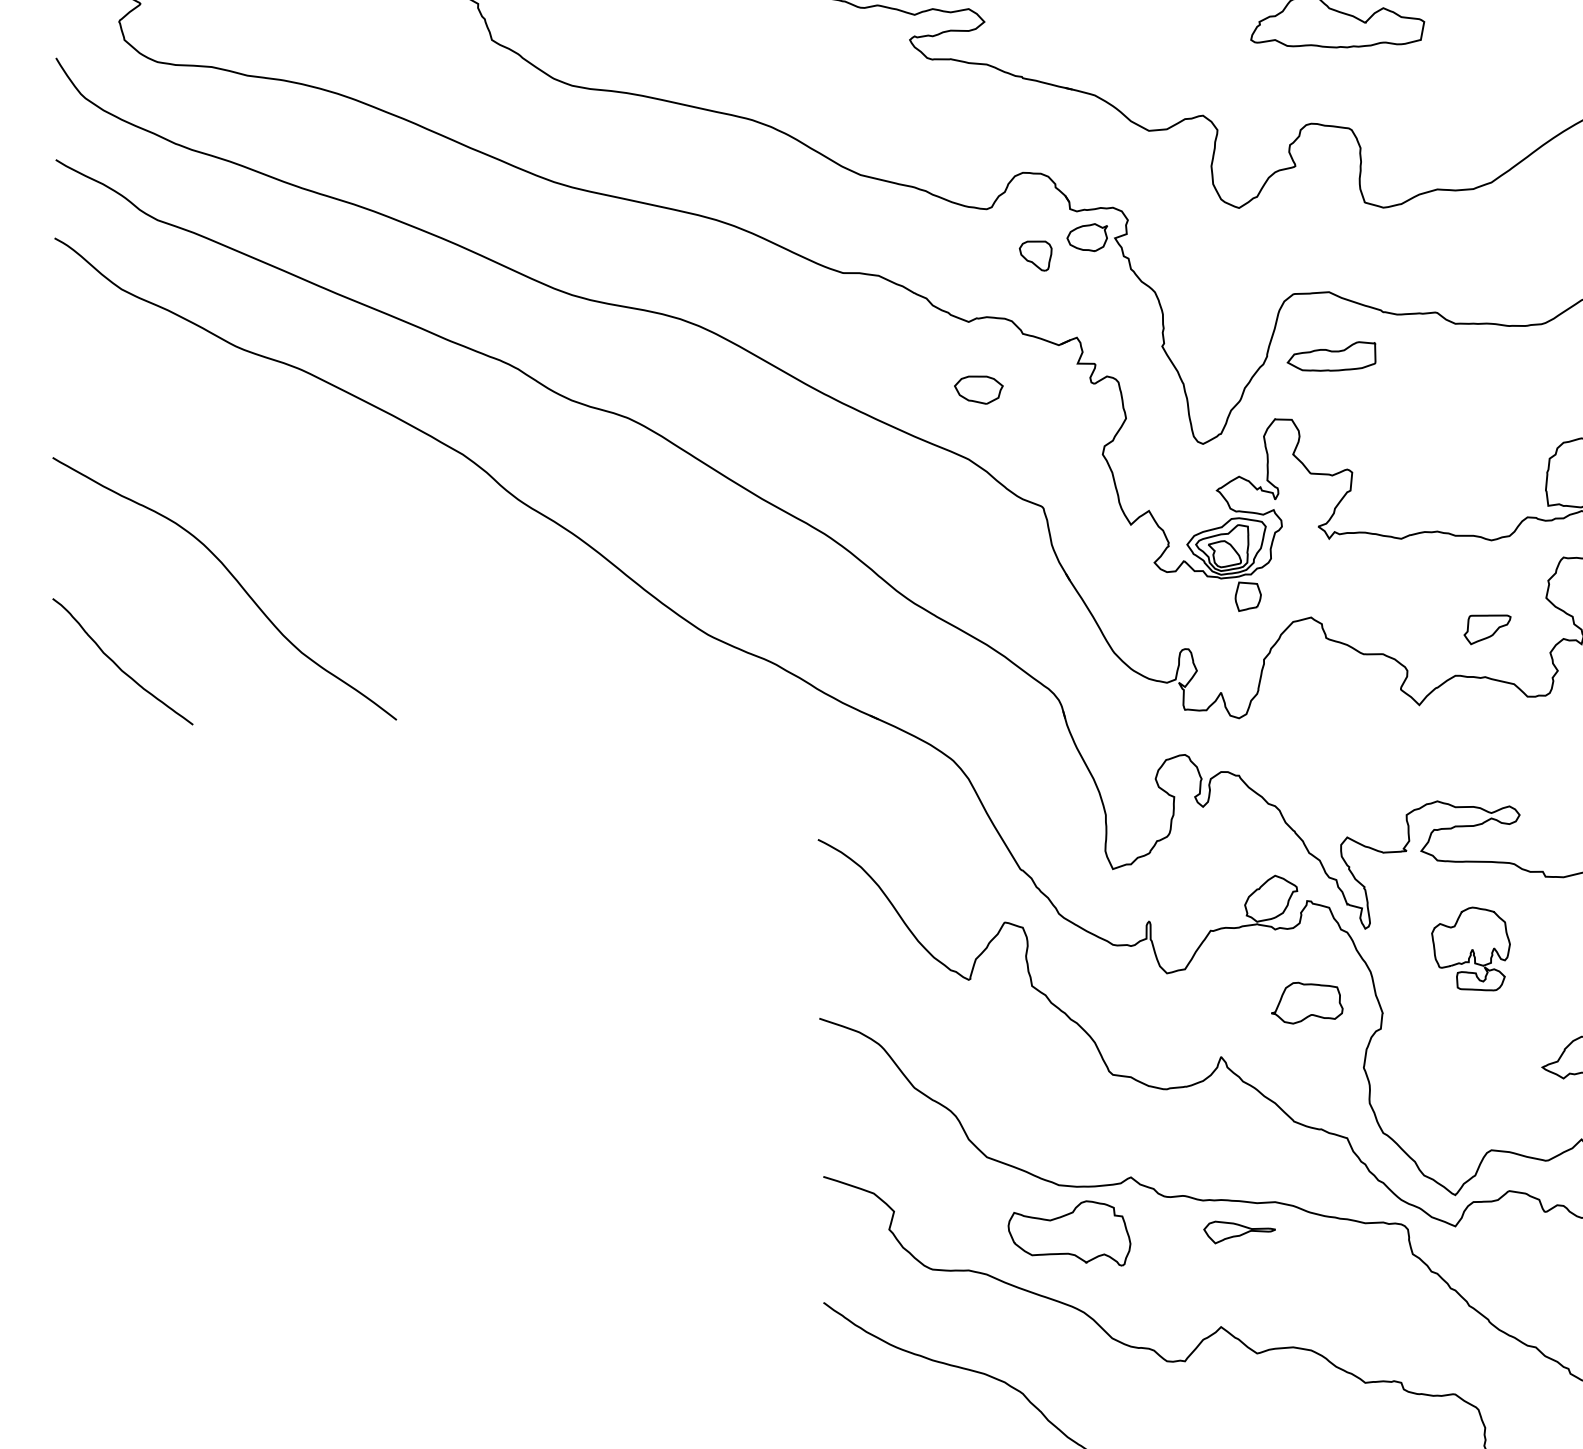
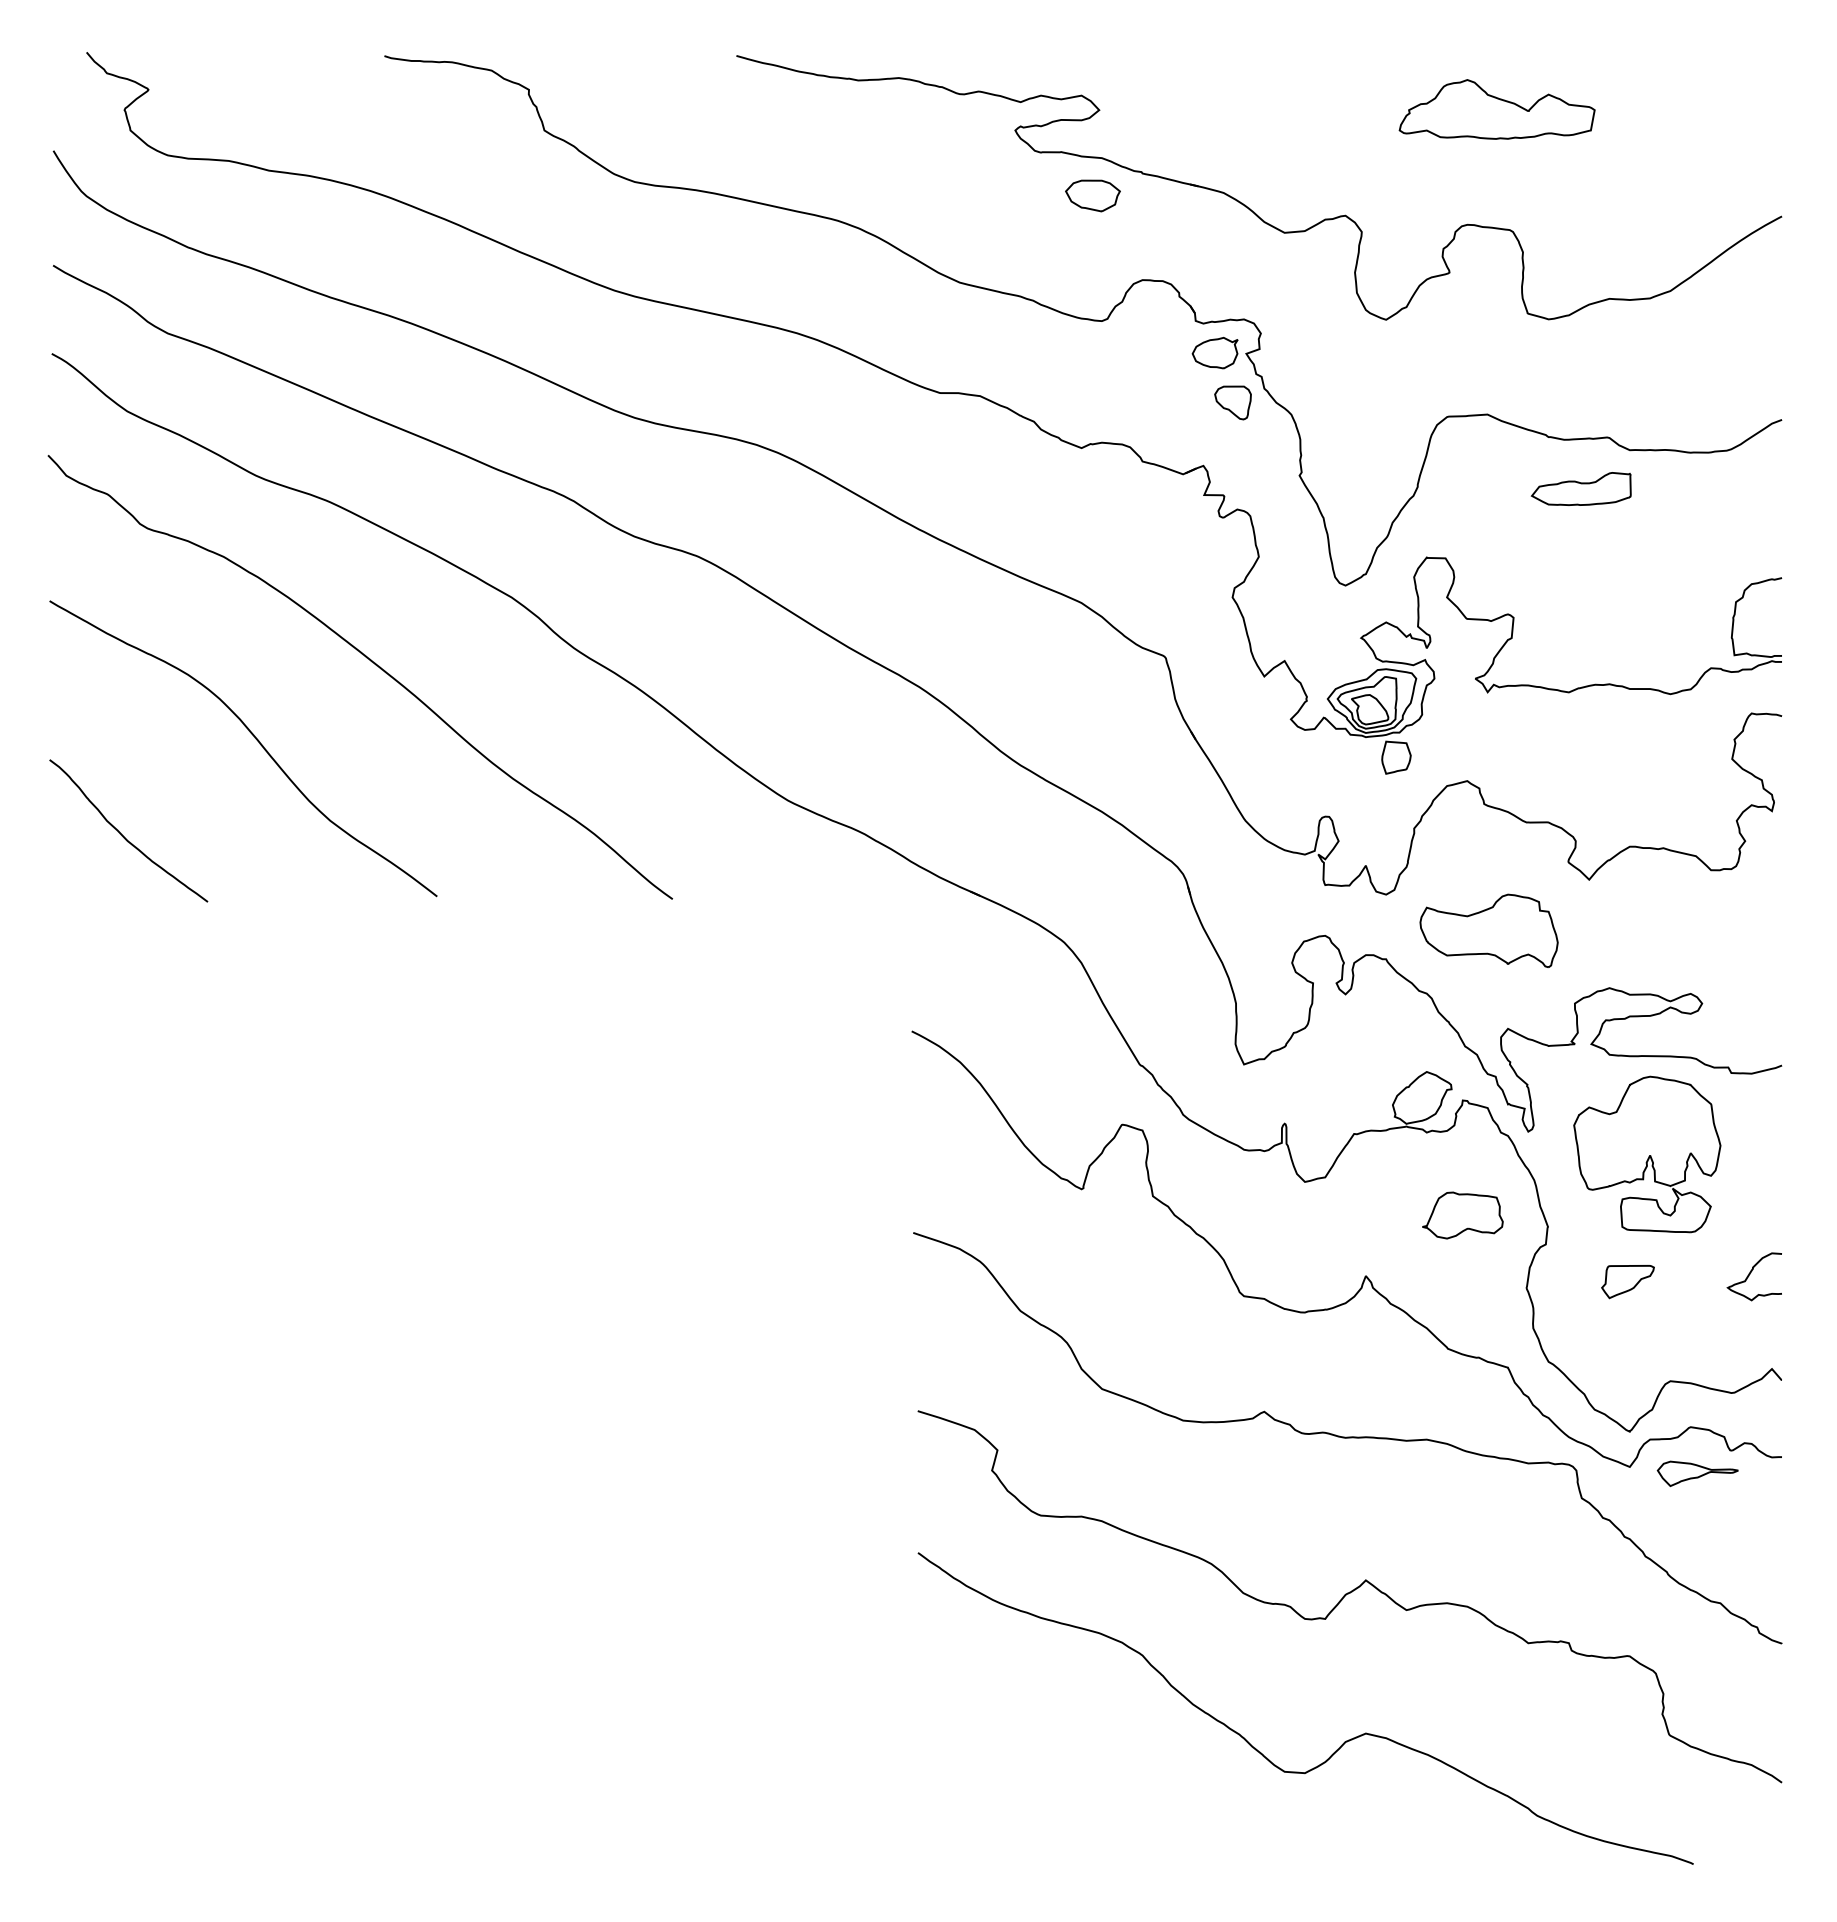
part: (1035, 255) -> (1232, 402), moved
part: (1330, 356) -> (1580, 488), moved
part: (978, 389) -> (1092, 195), moved
curve: (338, 512) -> (371, 662), added
part: (1487, 630) -> (1627, 1282), moved
part: (1471, 949) -> (1647, 1154), size x1.67
part: (1239, 1232) -> (1697, 1473), moved
part: (1068, 1233) -> (1488, 930), moved

